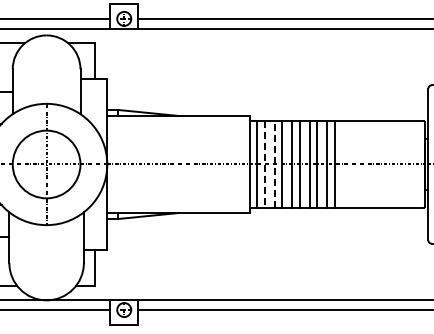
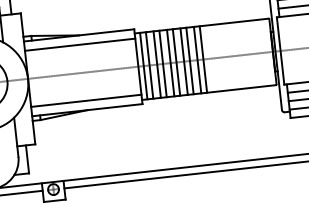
line: (178, 128) -> (79, 45), added
line: (264, 164) -> (149, 65), dashed -> solid
line: (274, 164) -> (156, 64), dashed -> solid
line: (178, 200) -> (86, 100), added

